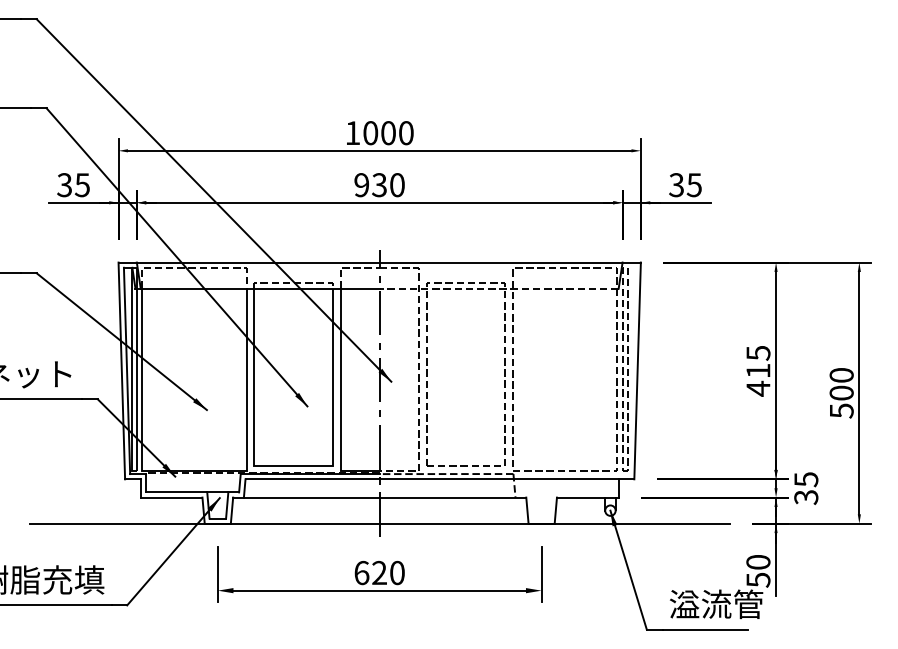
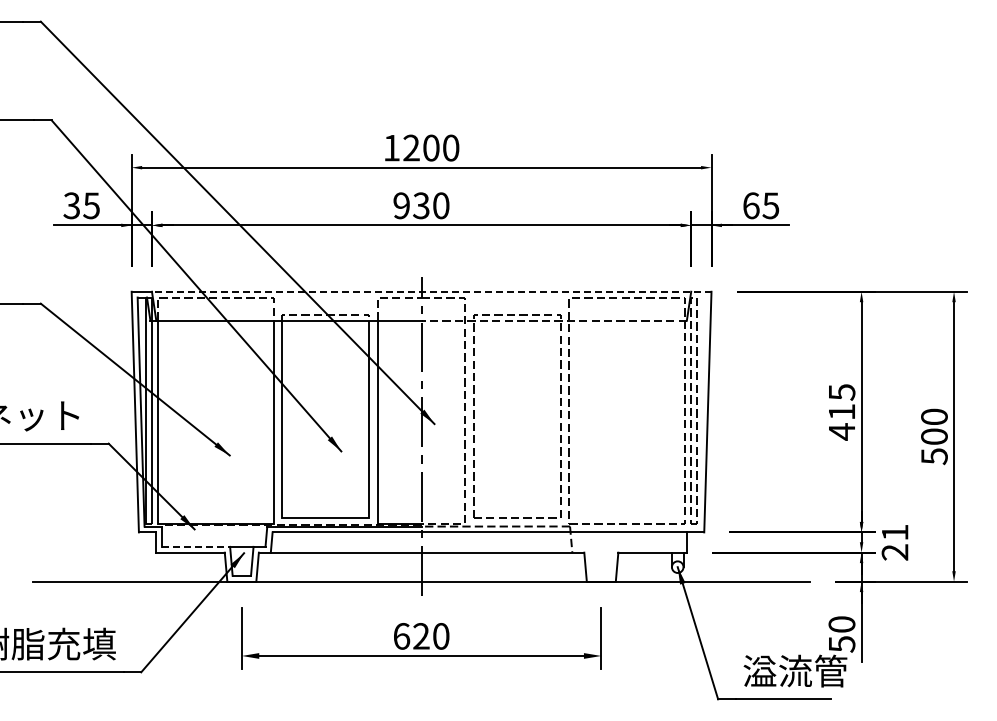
text: (370, 132) -> (411, 147), 1000 -> 1200
text: (676, 184) -> (750, 205), 35 -> 65
line: (388, 262) -> (431, 291), solid -> dashed
text: (806, 488) -> (895, 542), 35 -> 21
line: (176, 492) -> (196, 546), solid -> dashed

